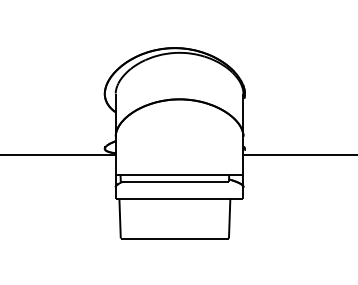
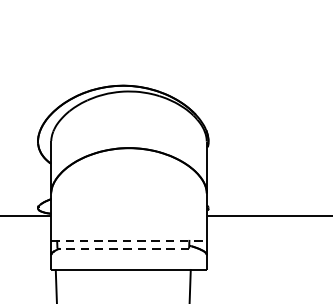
line: (179, 175) -> (128, 240), solid -> dashed
line: (174, 181) -> (122, 248), solid -> dashed

